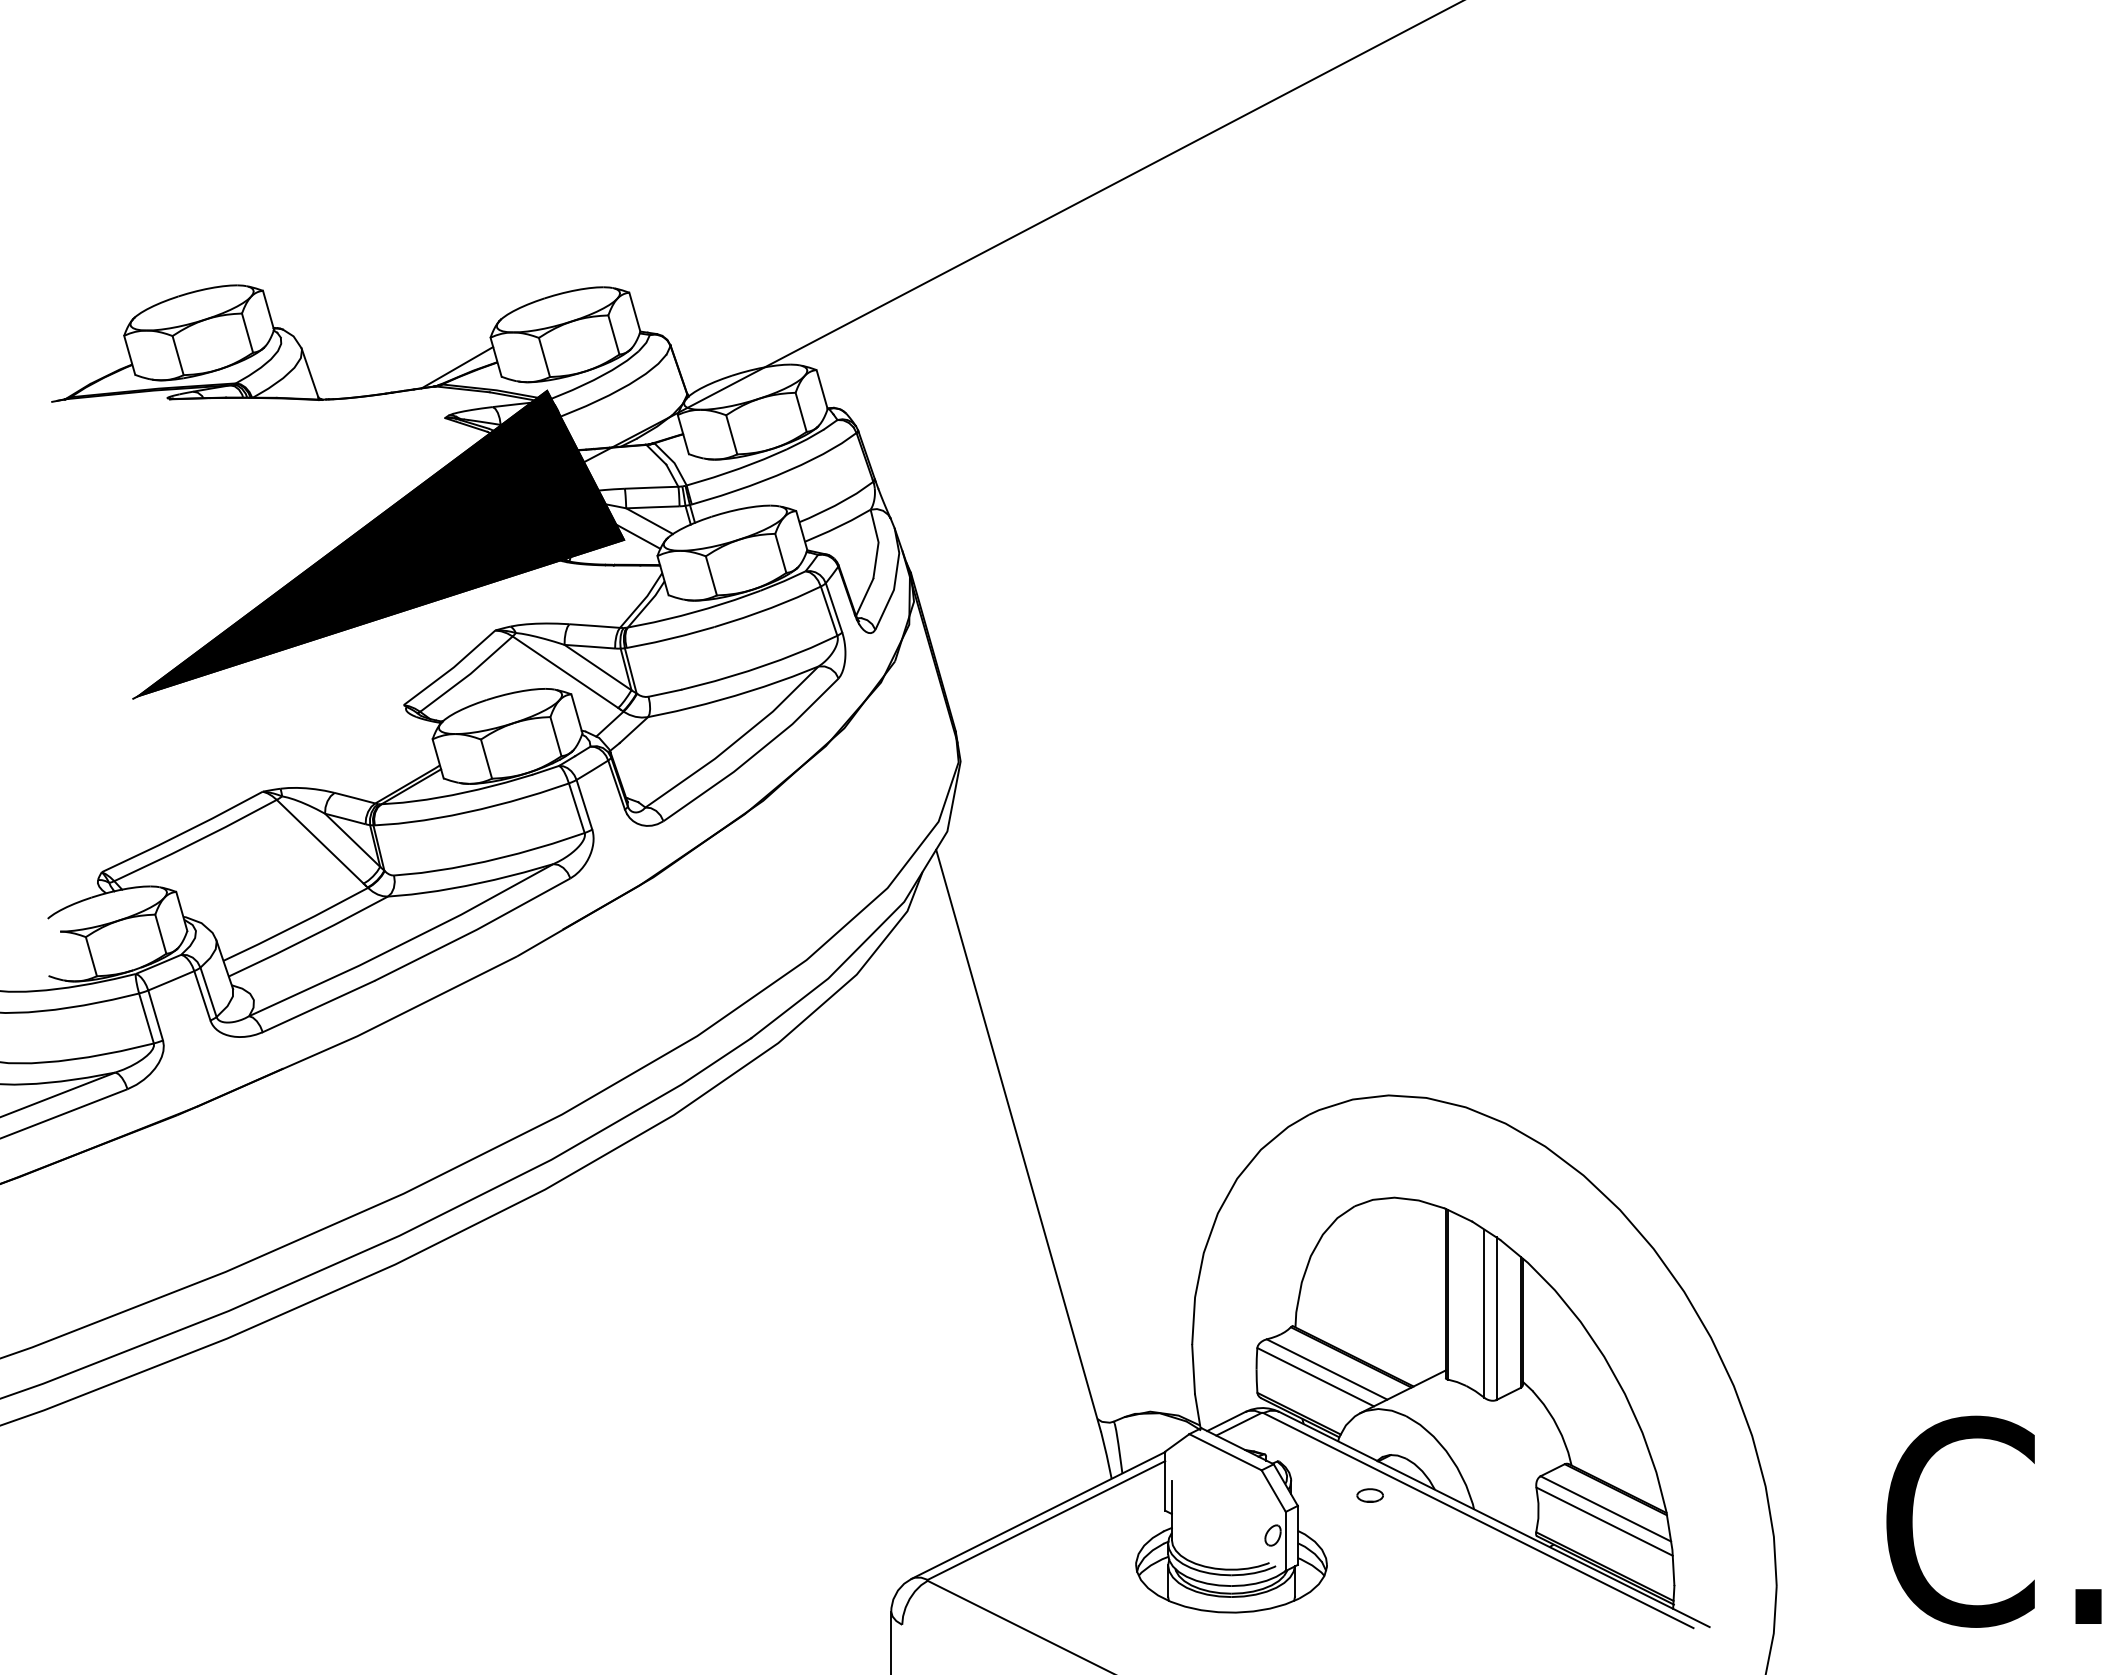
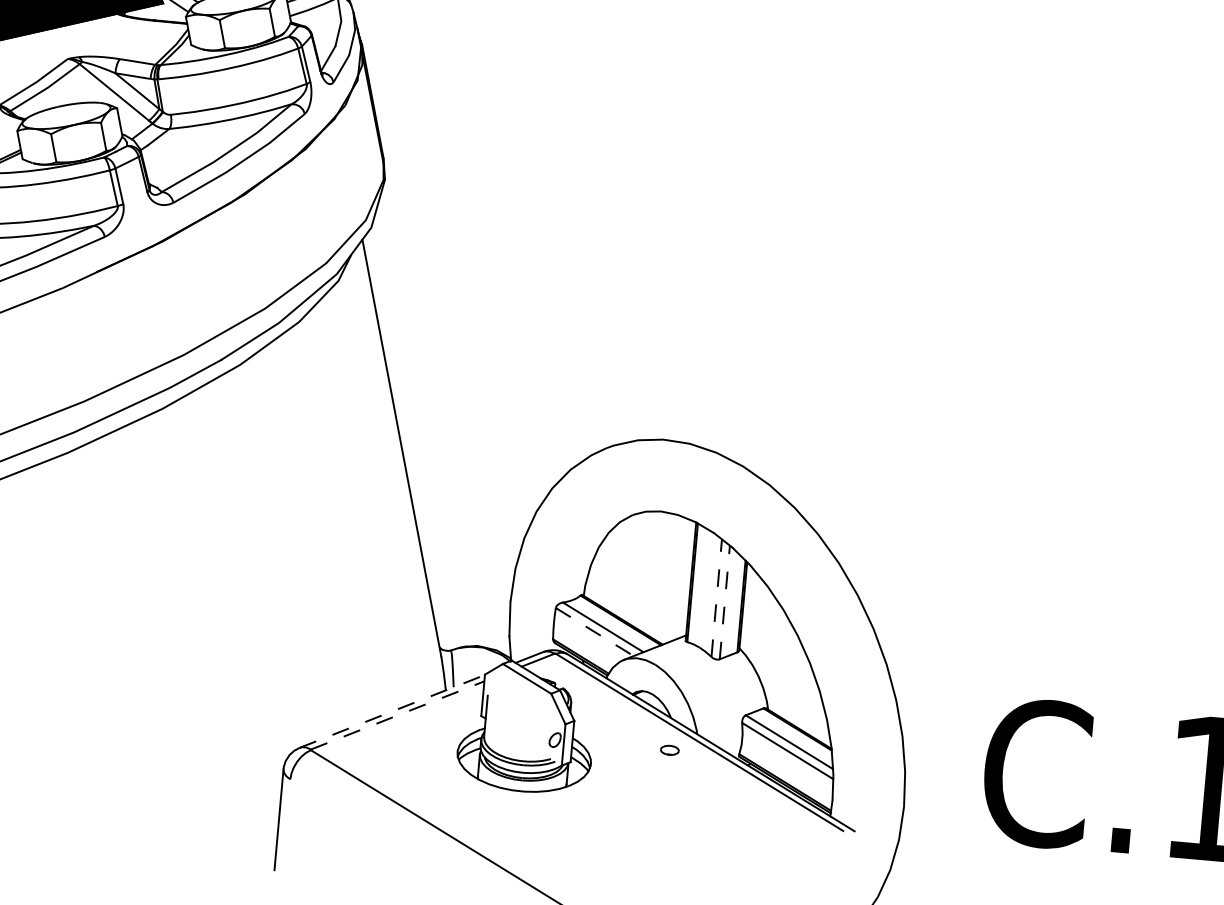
line: (1484, 1313) -> (716, 598), solid -> dashed
line: (1496, 1318) -> (724, 602), solid -> dashed
line: (1316, 1377) -> (595, 632), solid -> dashed
part: (1369, 1495) -> (669, 750), moved
line: (1038, 1515) -> (392, 711), solid -> dashed
line: (1046, 1520) -> (397, 715), solid -> dashed

